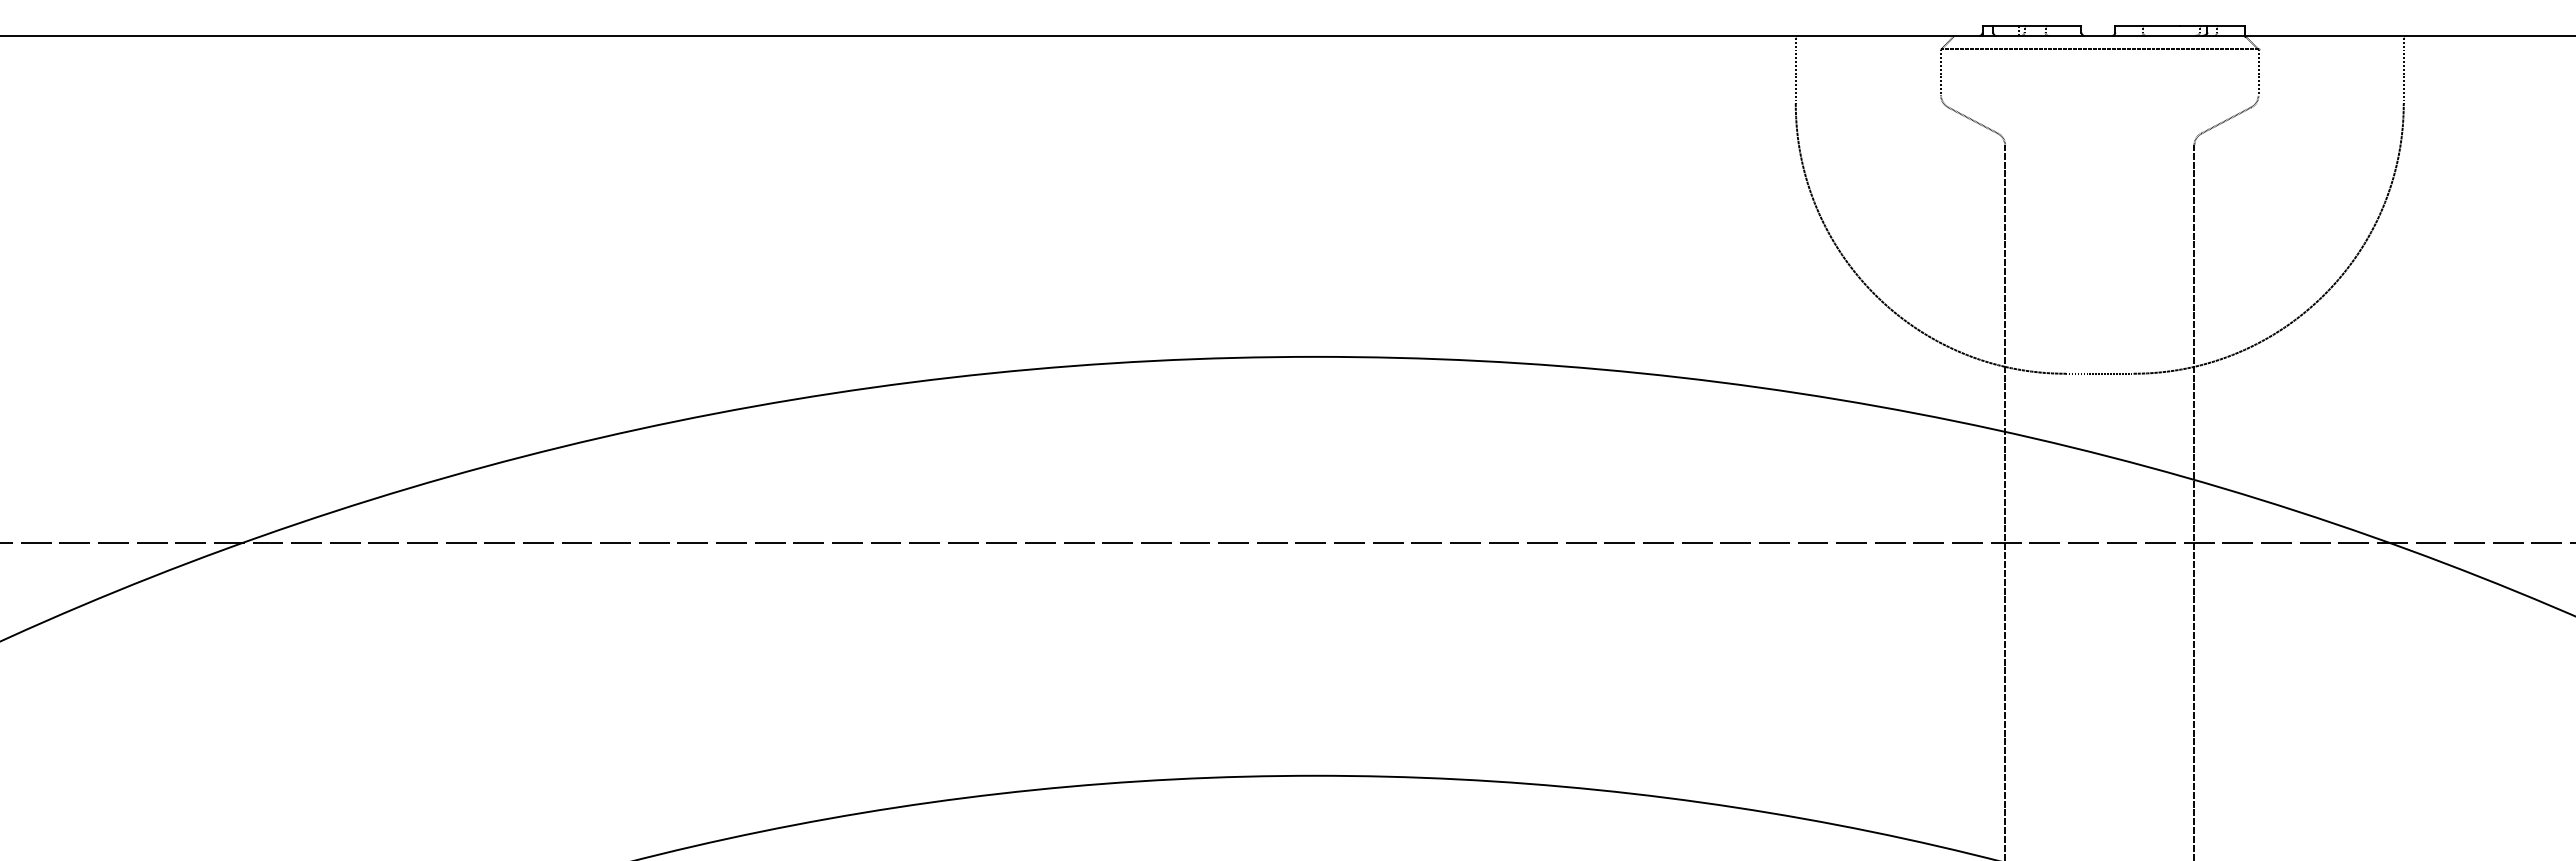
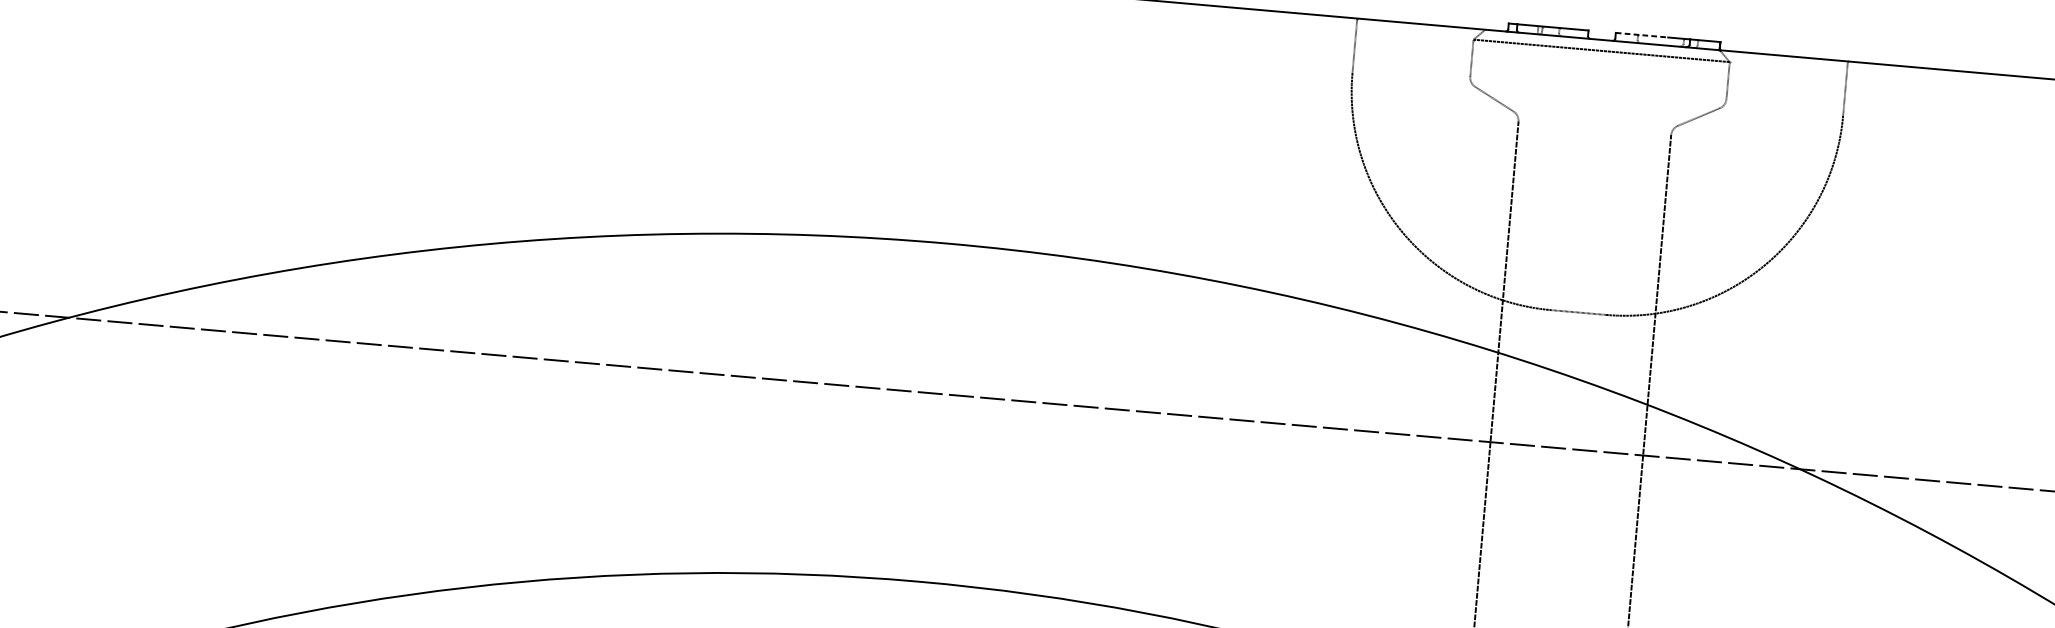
line: (2148, 25) -> (1642, 34), solid -> dashed

